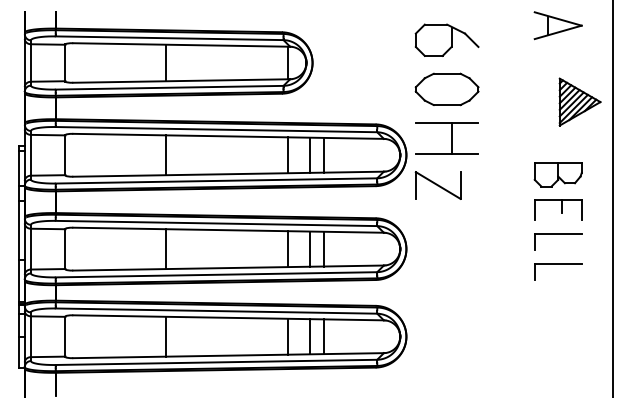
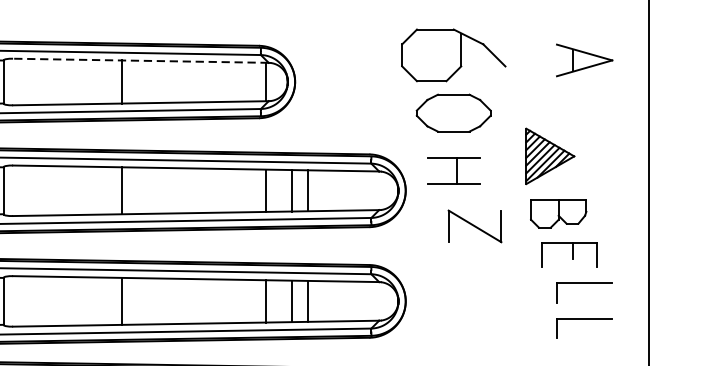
part: (557, 25) -> (583, 60), moved
part: (446, 39) -> (452, 54), size x1.4
line: (181, 44) -> (140, 60), solid -> dashed
part: (579, 101) -> (549, 155), moved
part: (446, 138) -> (452, 171), size x0.7
part: (557, 174) -> (557, 213), moved
part: (437, 185) -> (474, 226), moved
part: (558, 209) -> (569, 254), moved

